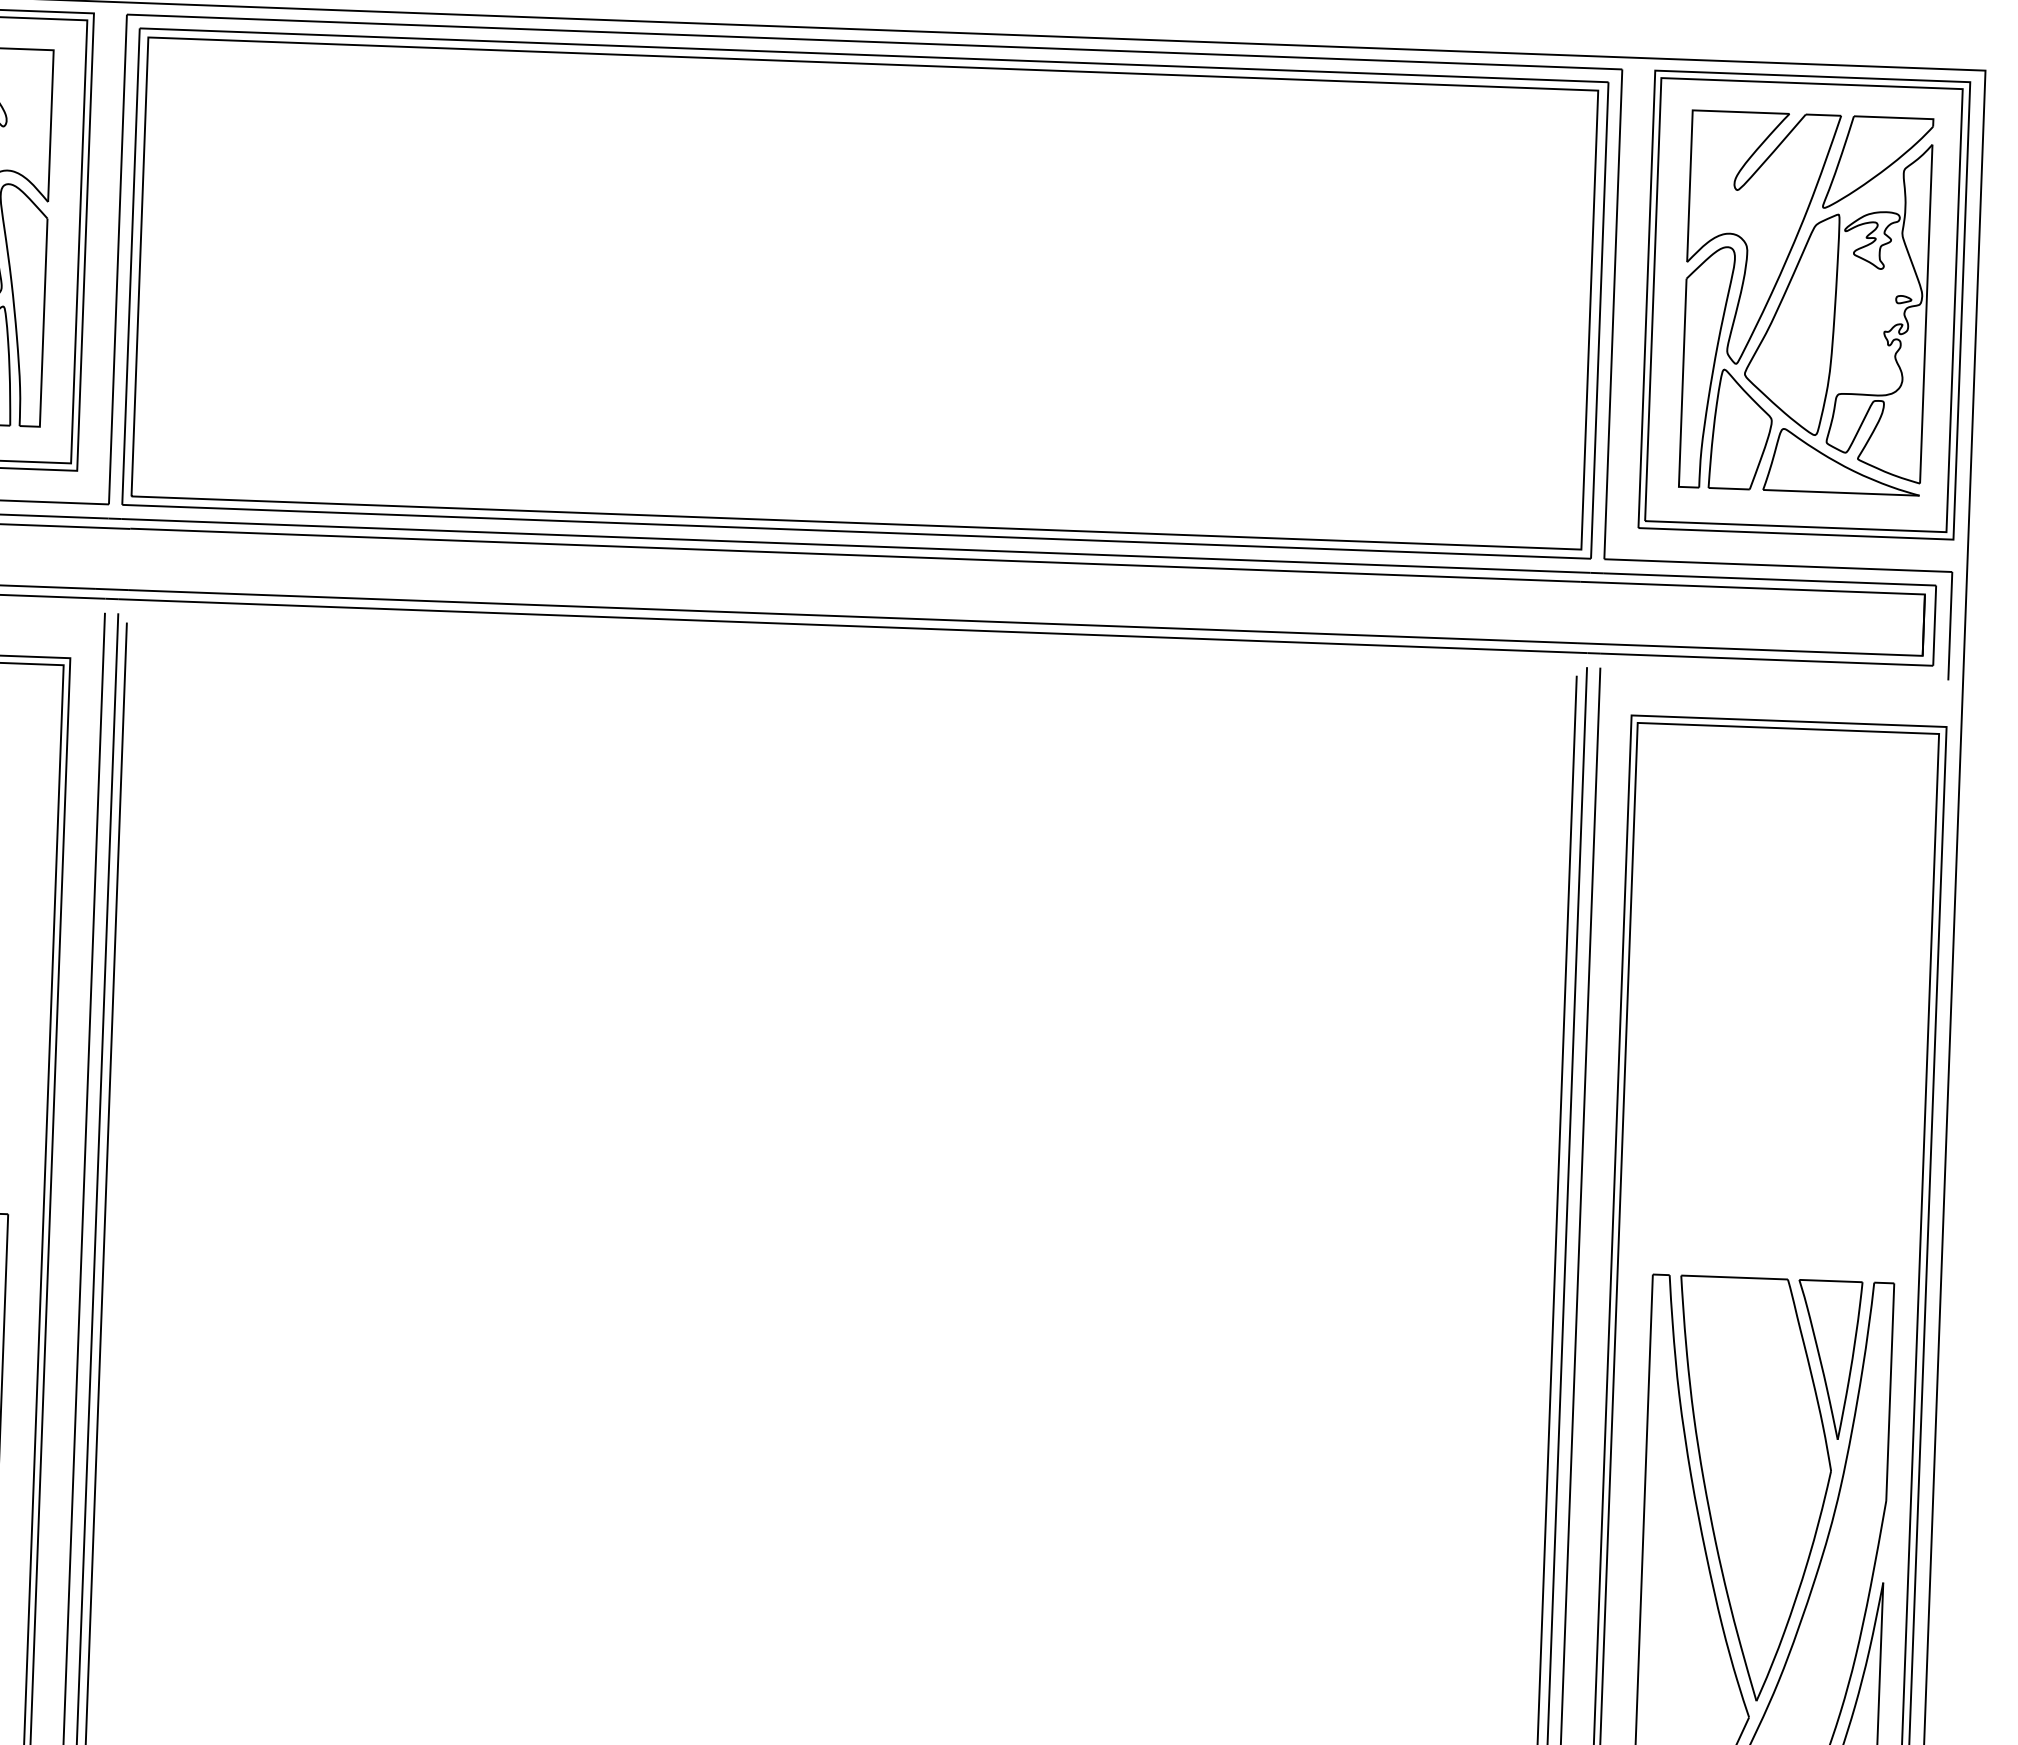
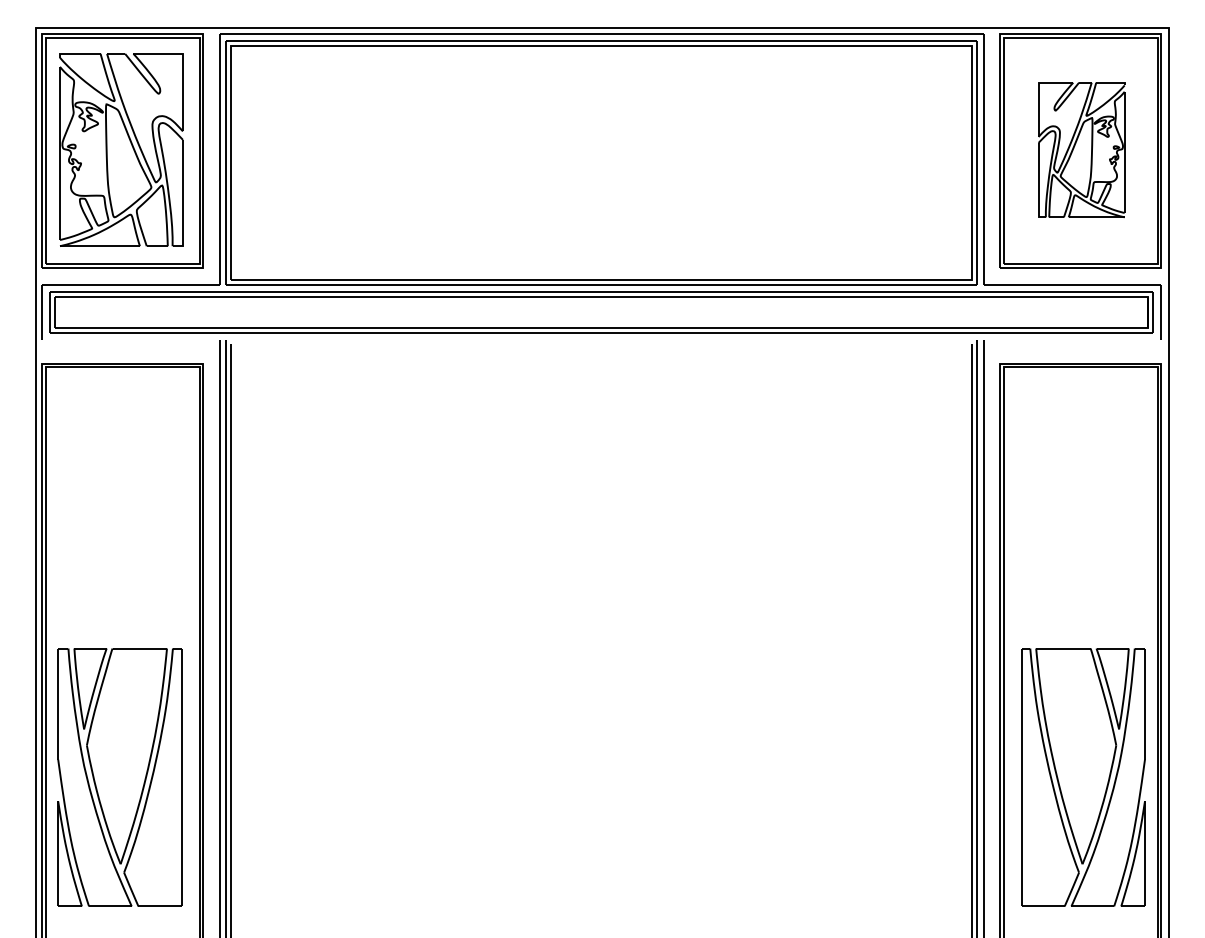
part: (1805, 301) -> (1081, 149), size x0.7

